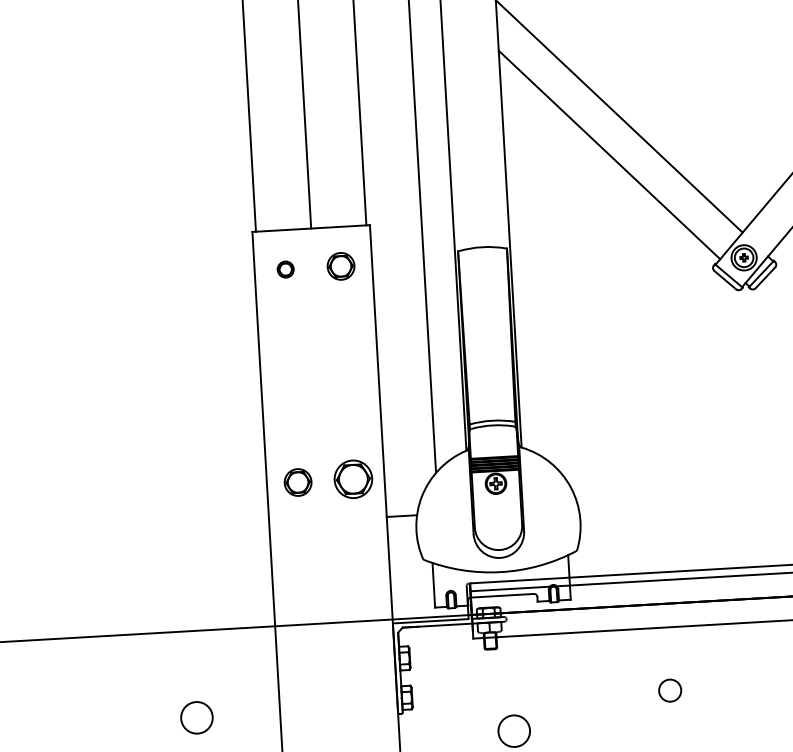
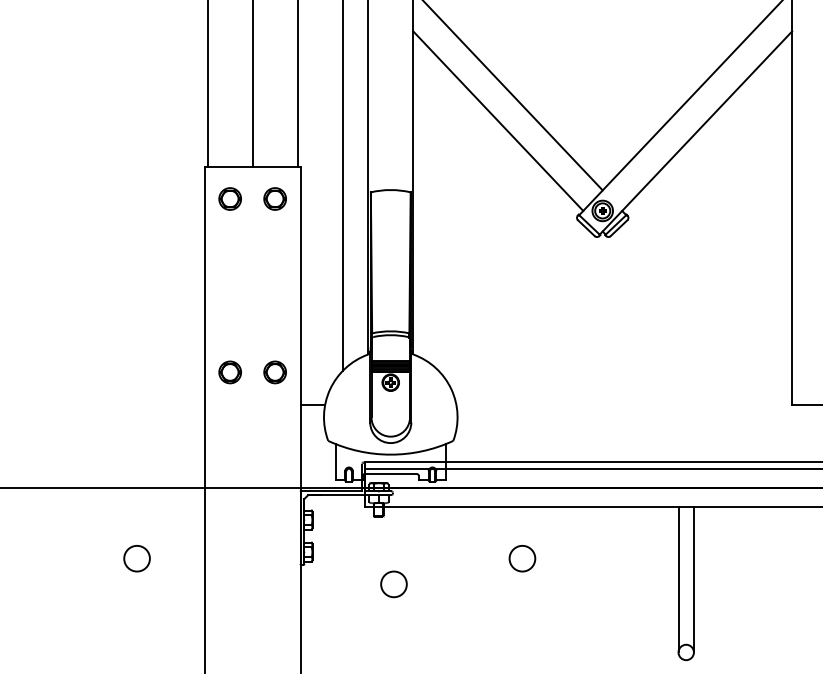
part: (284, 268) -> (229, 198), size x1.67
part: (352, 479) -> (274, 372), size x0.71
circle: (670, 690) -> (522, 558), size x1.43

